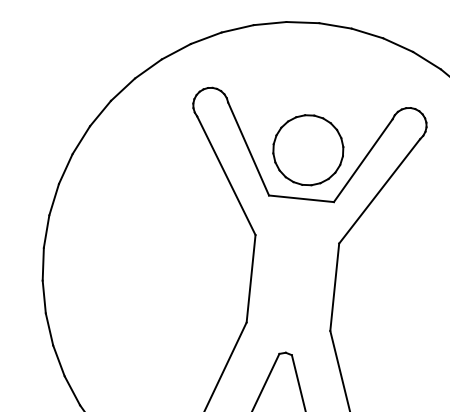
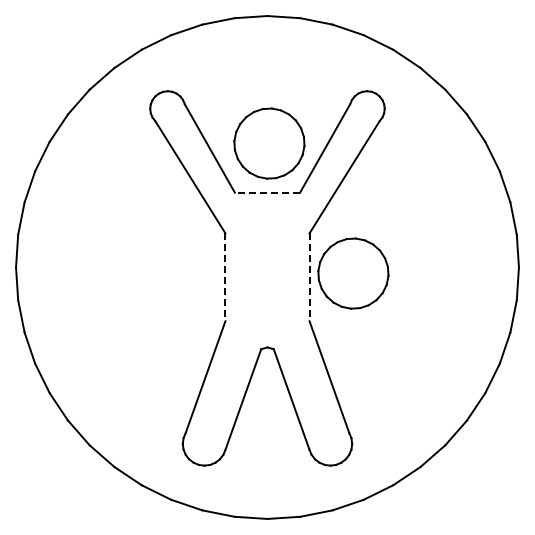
line: (301, 198) -> (267, 192), solid -> dashed
line: (251, 278) -> (225, 277), solid -> dashed
line: (334, 287) -> (309, 277), solid -> dashed
part: (378, 287) -> (353, 273), added

